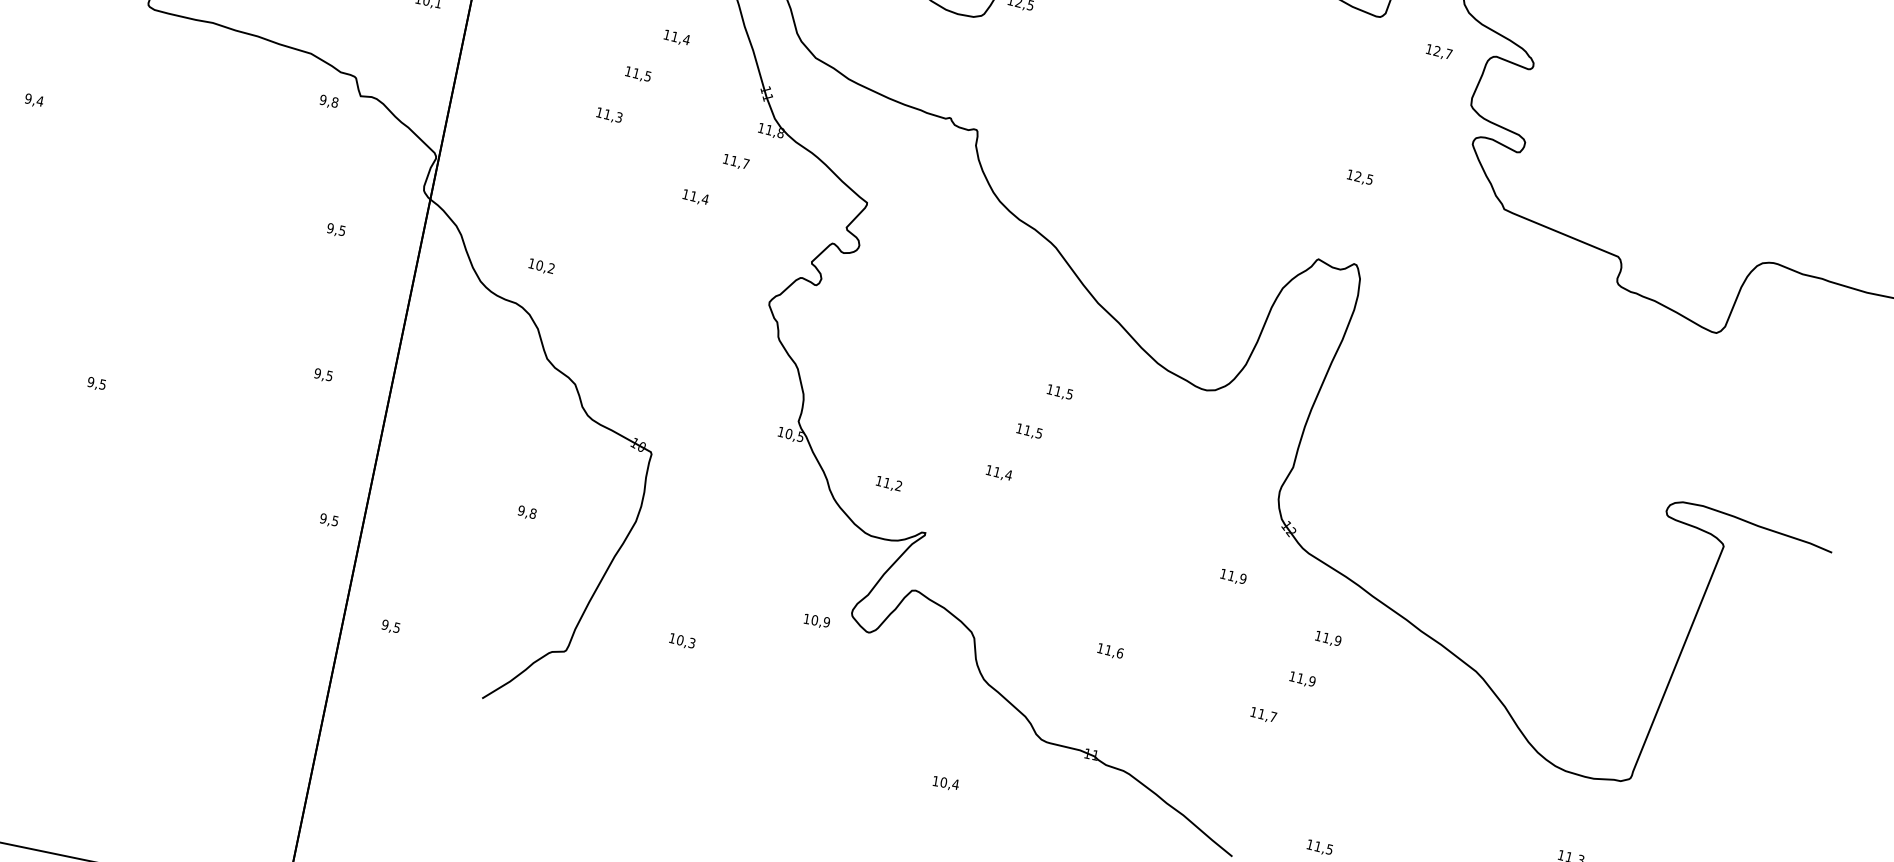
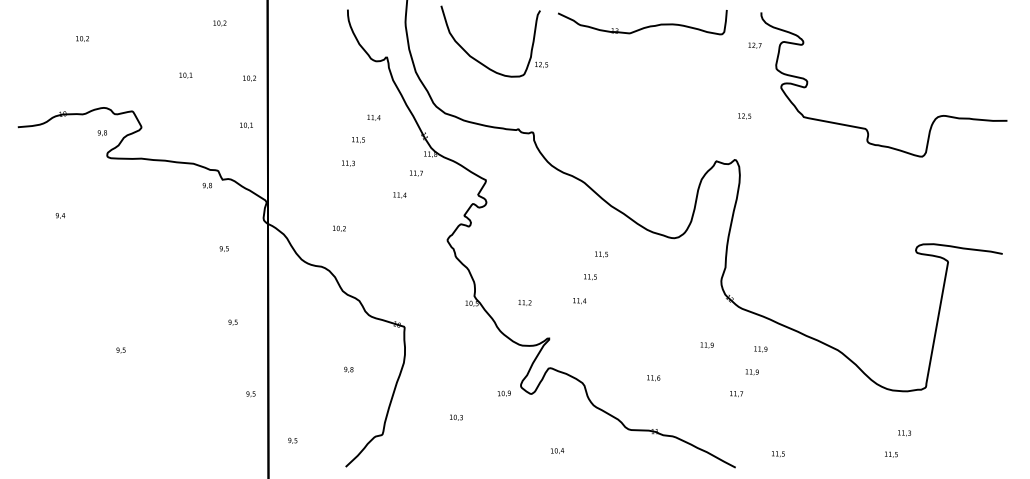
text: (1359, 177) -> (744, 116), moved
text: (541, 266) -> (339, 228), moved
text: (888, 483) -> (524, 302), moved
text: (1232, 577) -> (706, 345), moved
text: (682, 640) -> (456, 417), moved
text: (946, 782) -> (557, 450), moved

